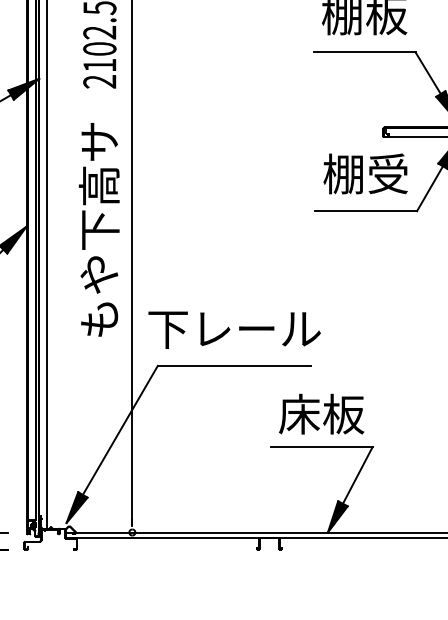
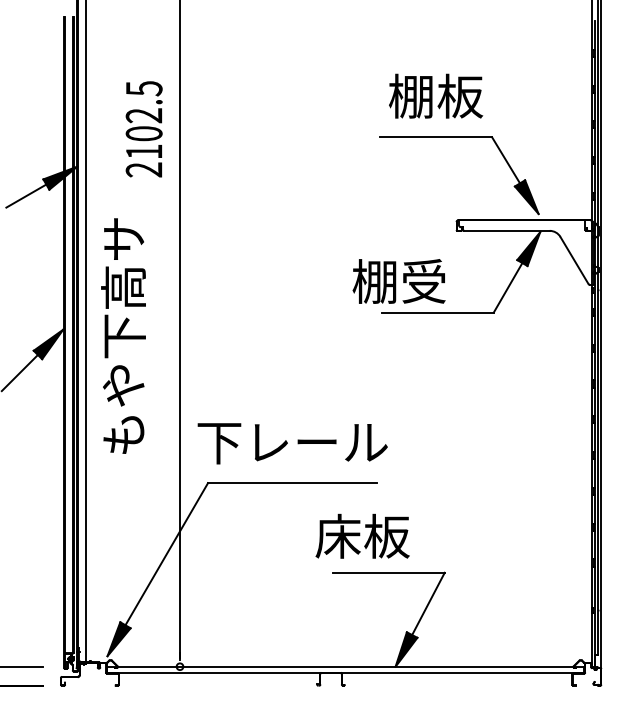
text: (365, 173) -> (398, 281), moved
text: (99, 229) -> (123, 335), moved
text: (321, 413) -> (362, 535), moved

